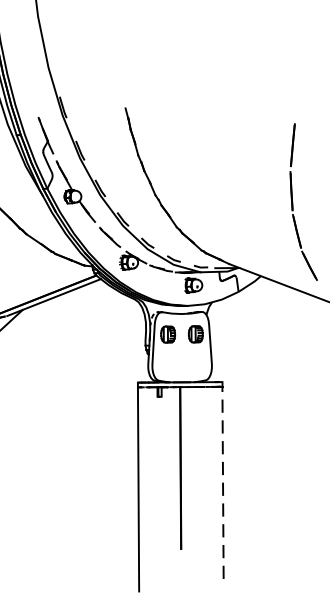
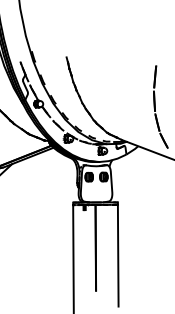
line: (223, 482) -> (118, 255), dashed -> solid

